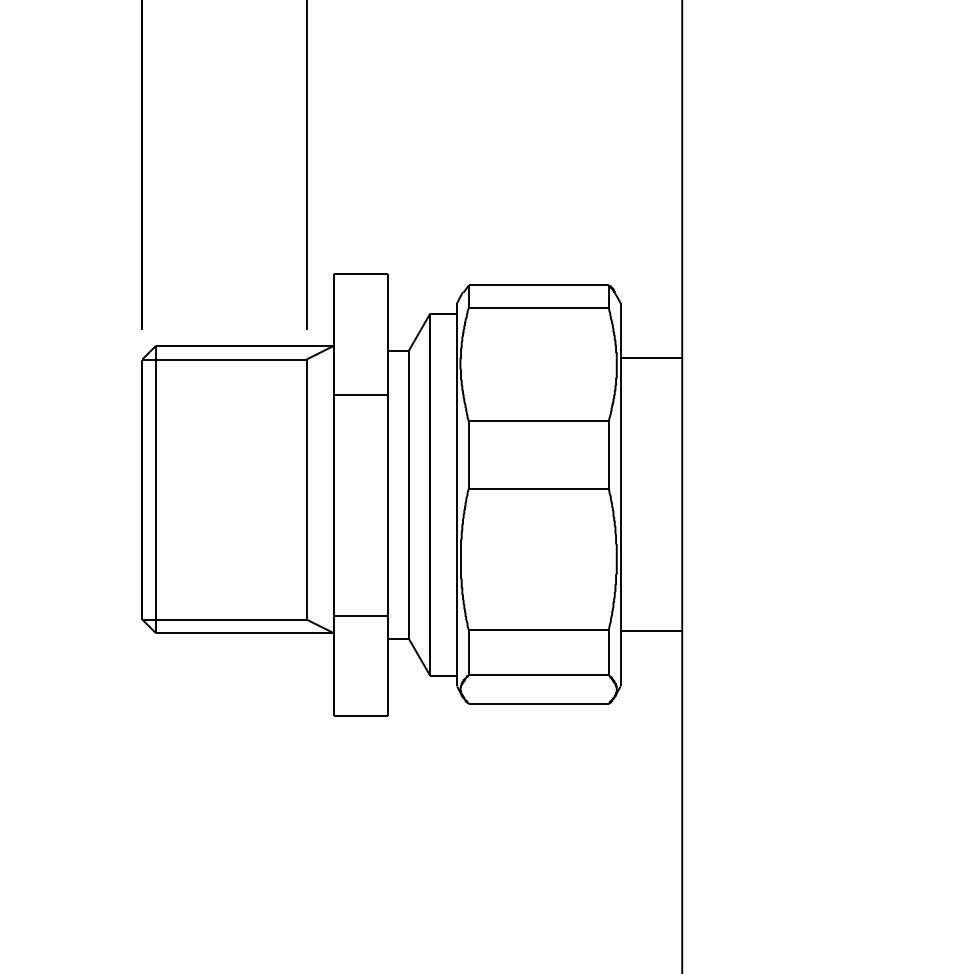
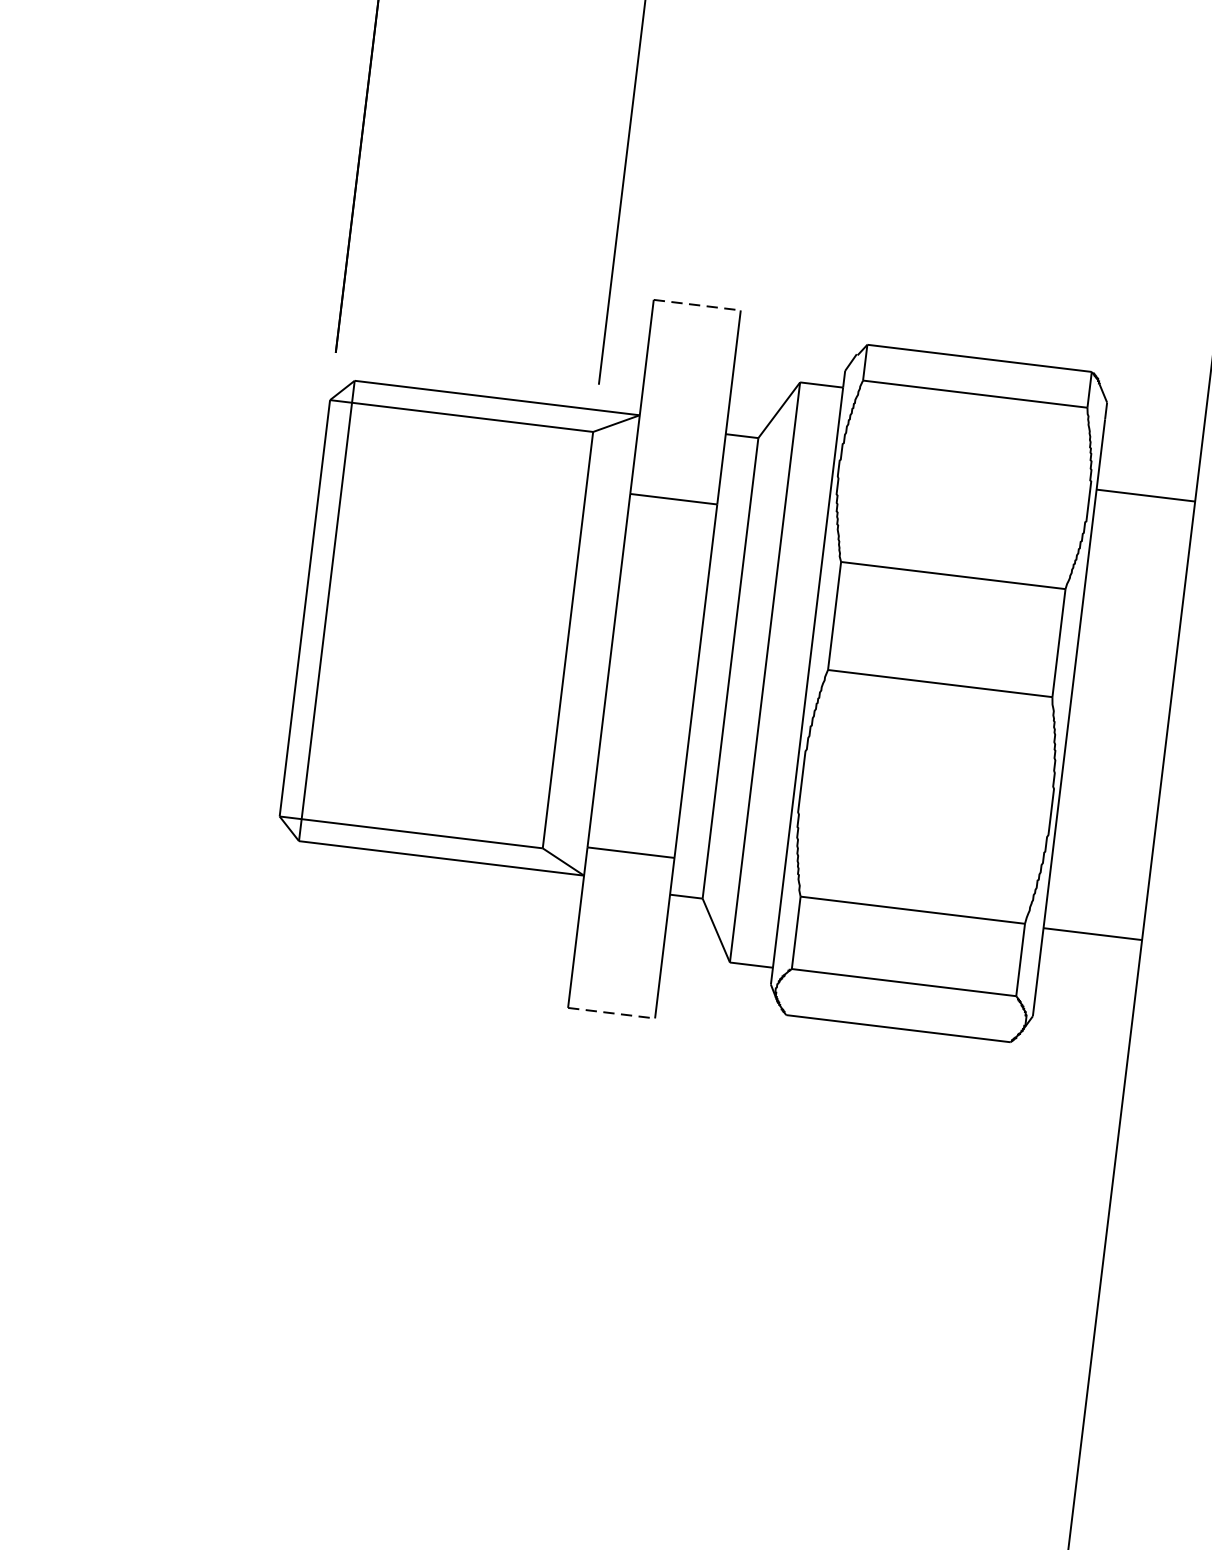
line: (361, 273) -> (697, 304), solid -> dashed
line: (361, 715) -> (612, 1012), solid -> dashed

